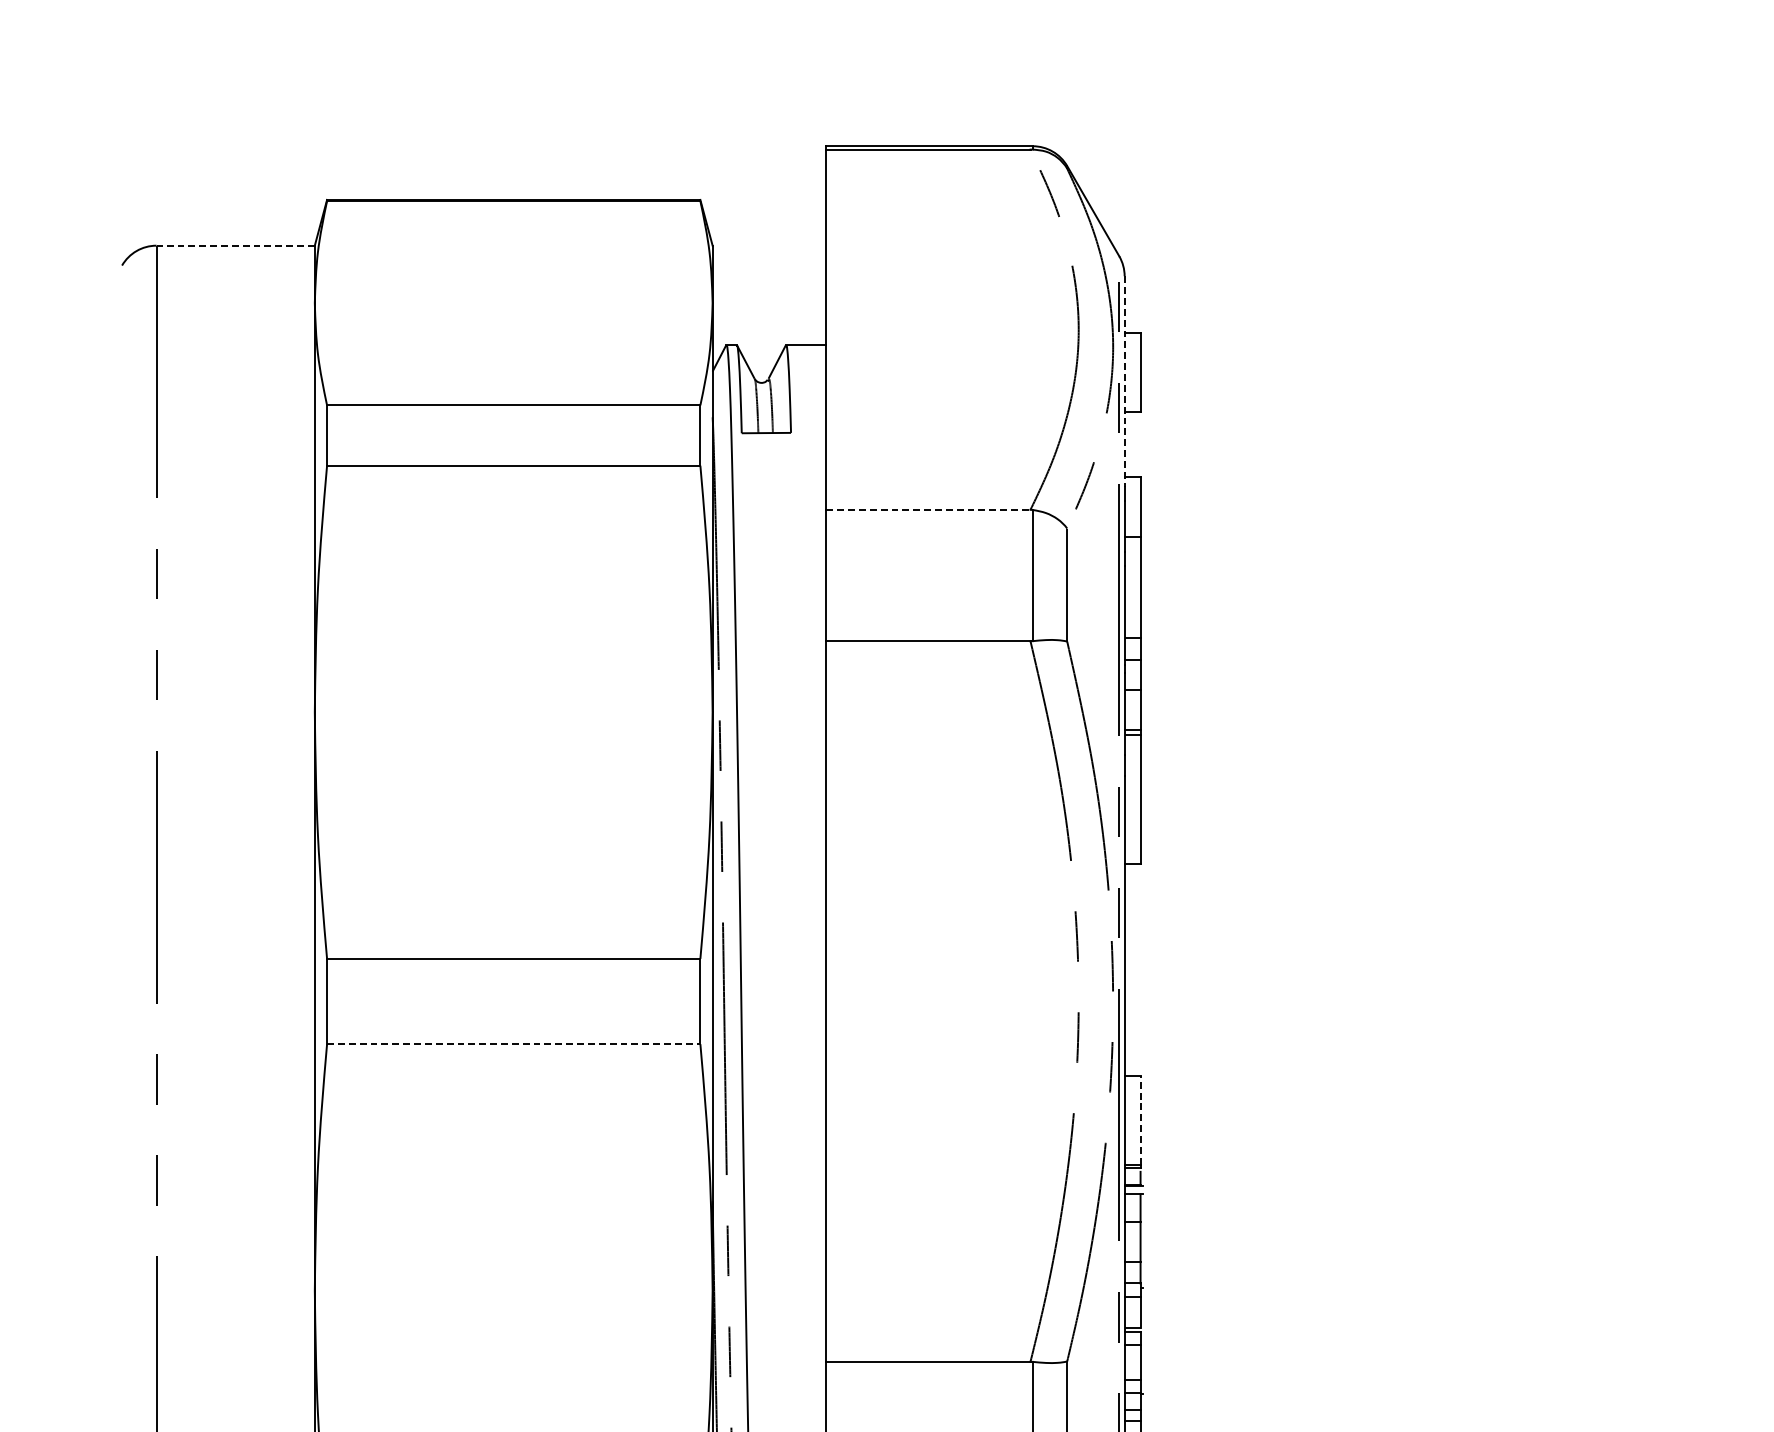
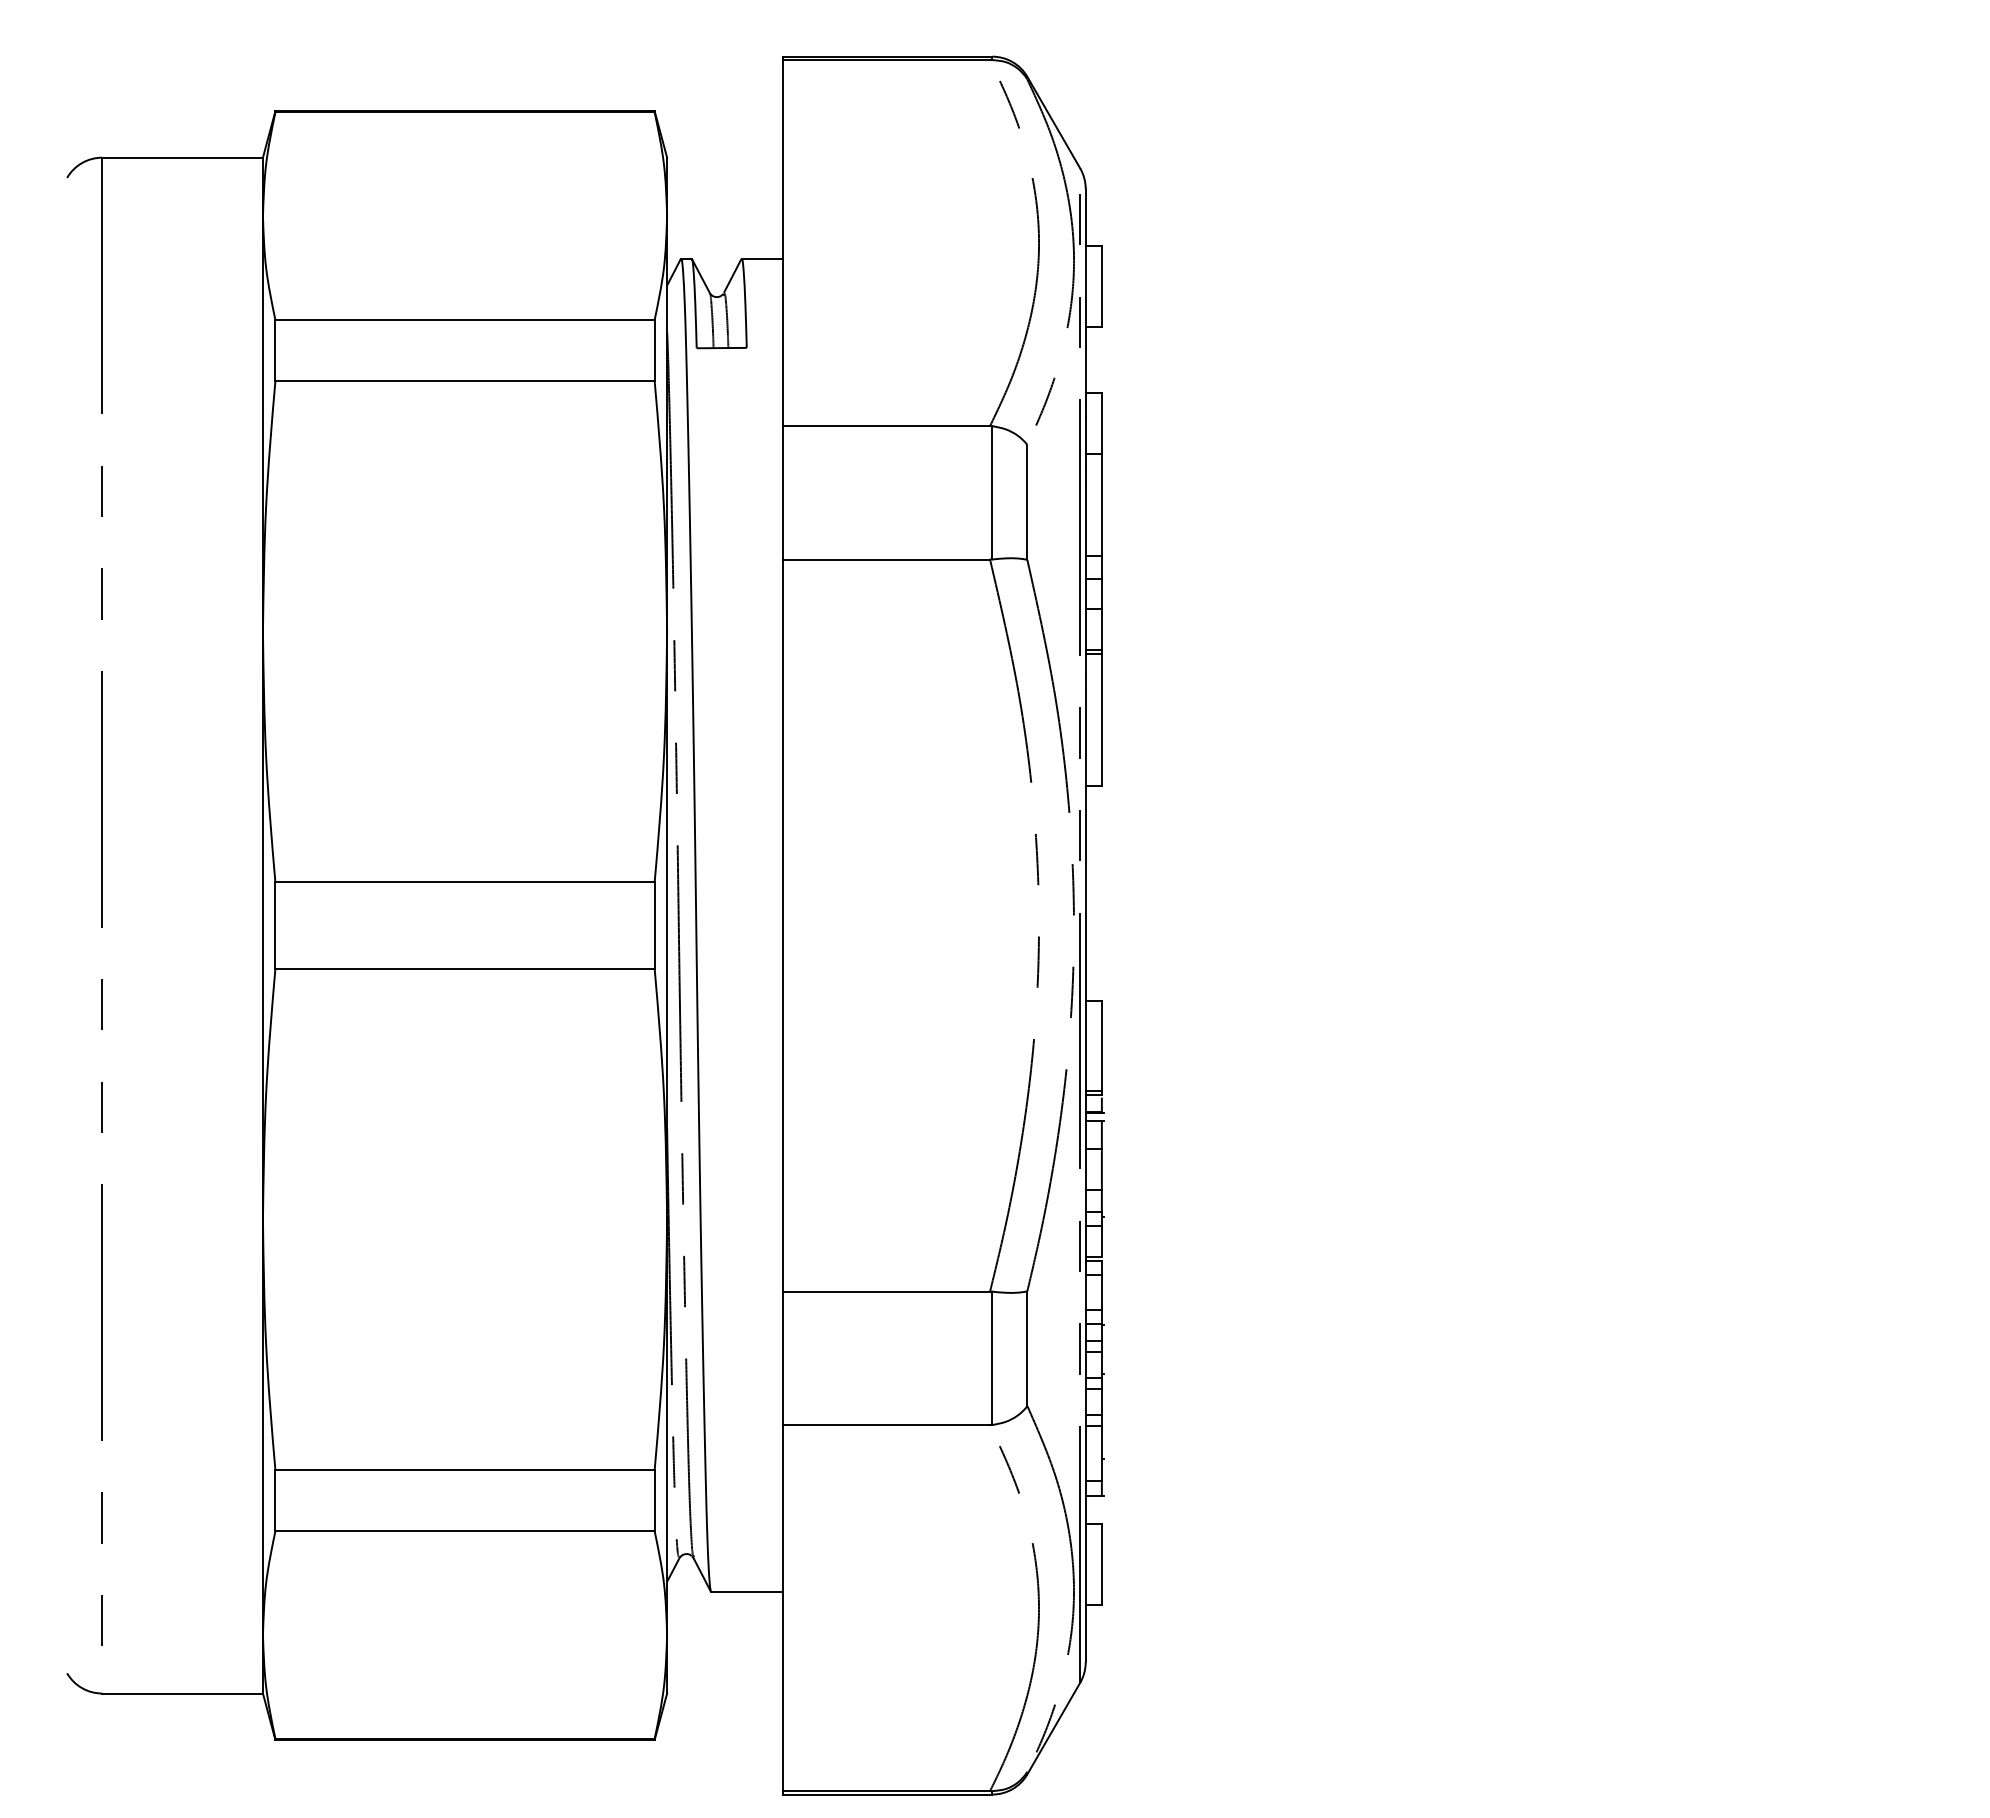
line: (235, 245) -> (182, 157), dashed -> solid
line: (1124, 382) -> (1085, 296), dashed -> solid
line: (928, 510) -> (886, 426), dashed -> solid
line: (514, 1043) -> (465, 968), dashed -> solid
line: (1140, 1119) -> (1101, 1045), dashed -> solid

